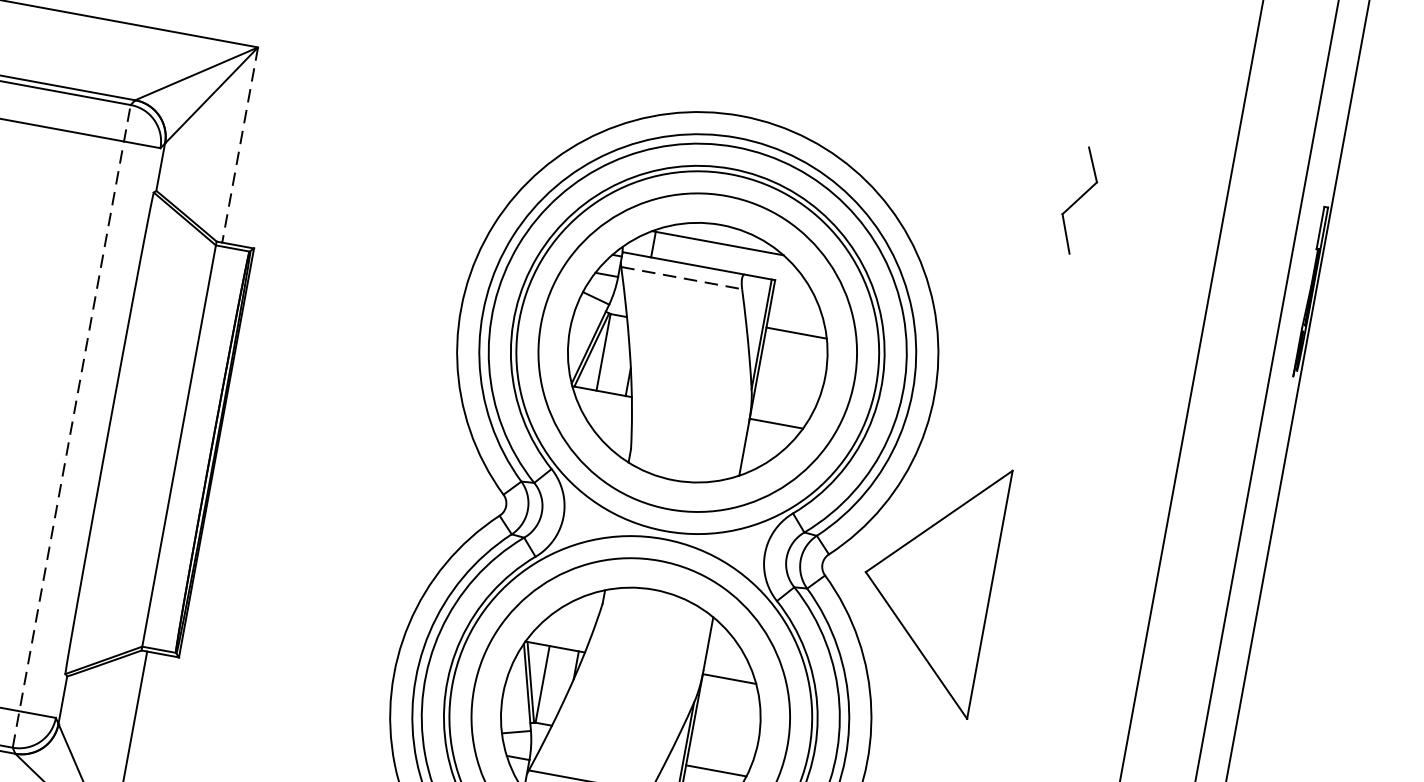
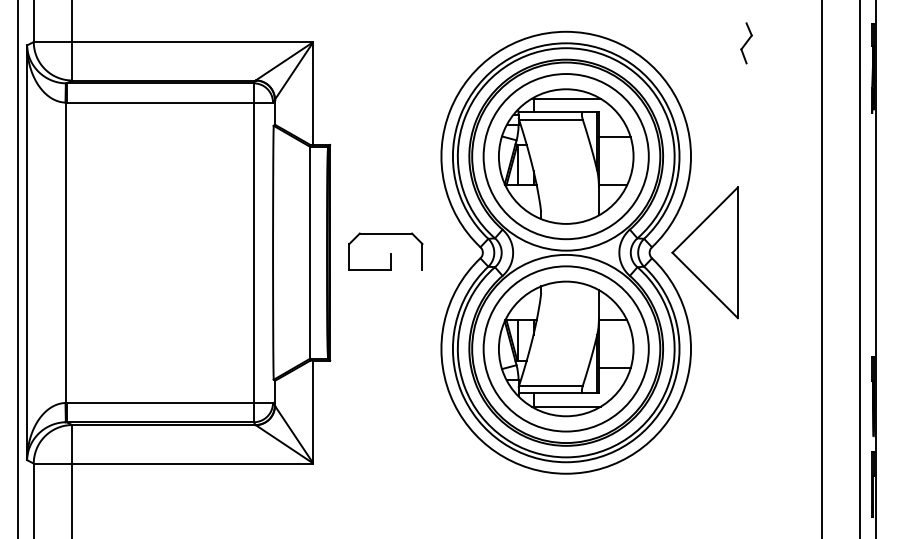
line: (240, 146) -> (313, 94), dashed -> solid
part: (1079, 200) -> (746, 43), size x0.71
line: (682, 279) -> (551, 120), dashed -> solid
line: (71, 425) -> (253, 252), dashed -> solid
part: (321, 469) -> (385, 251), added

